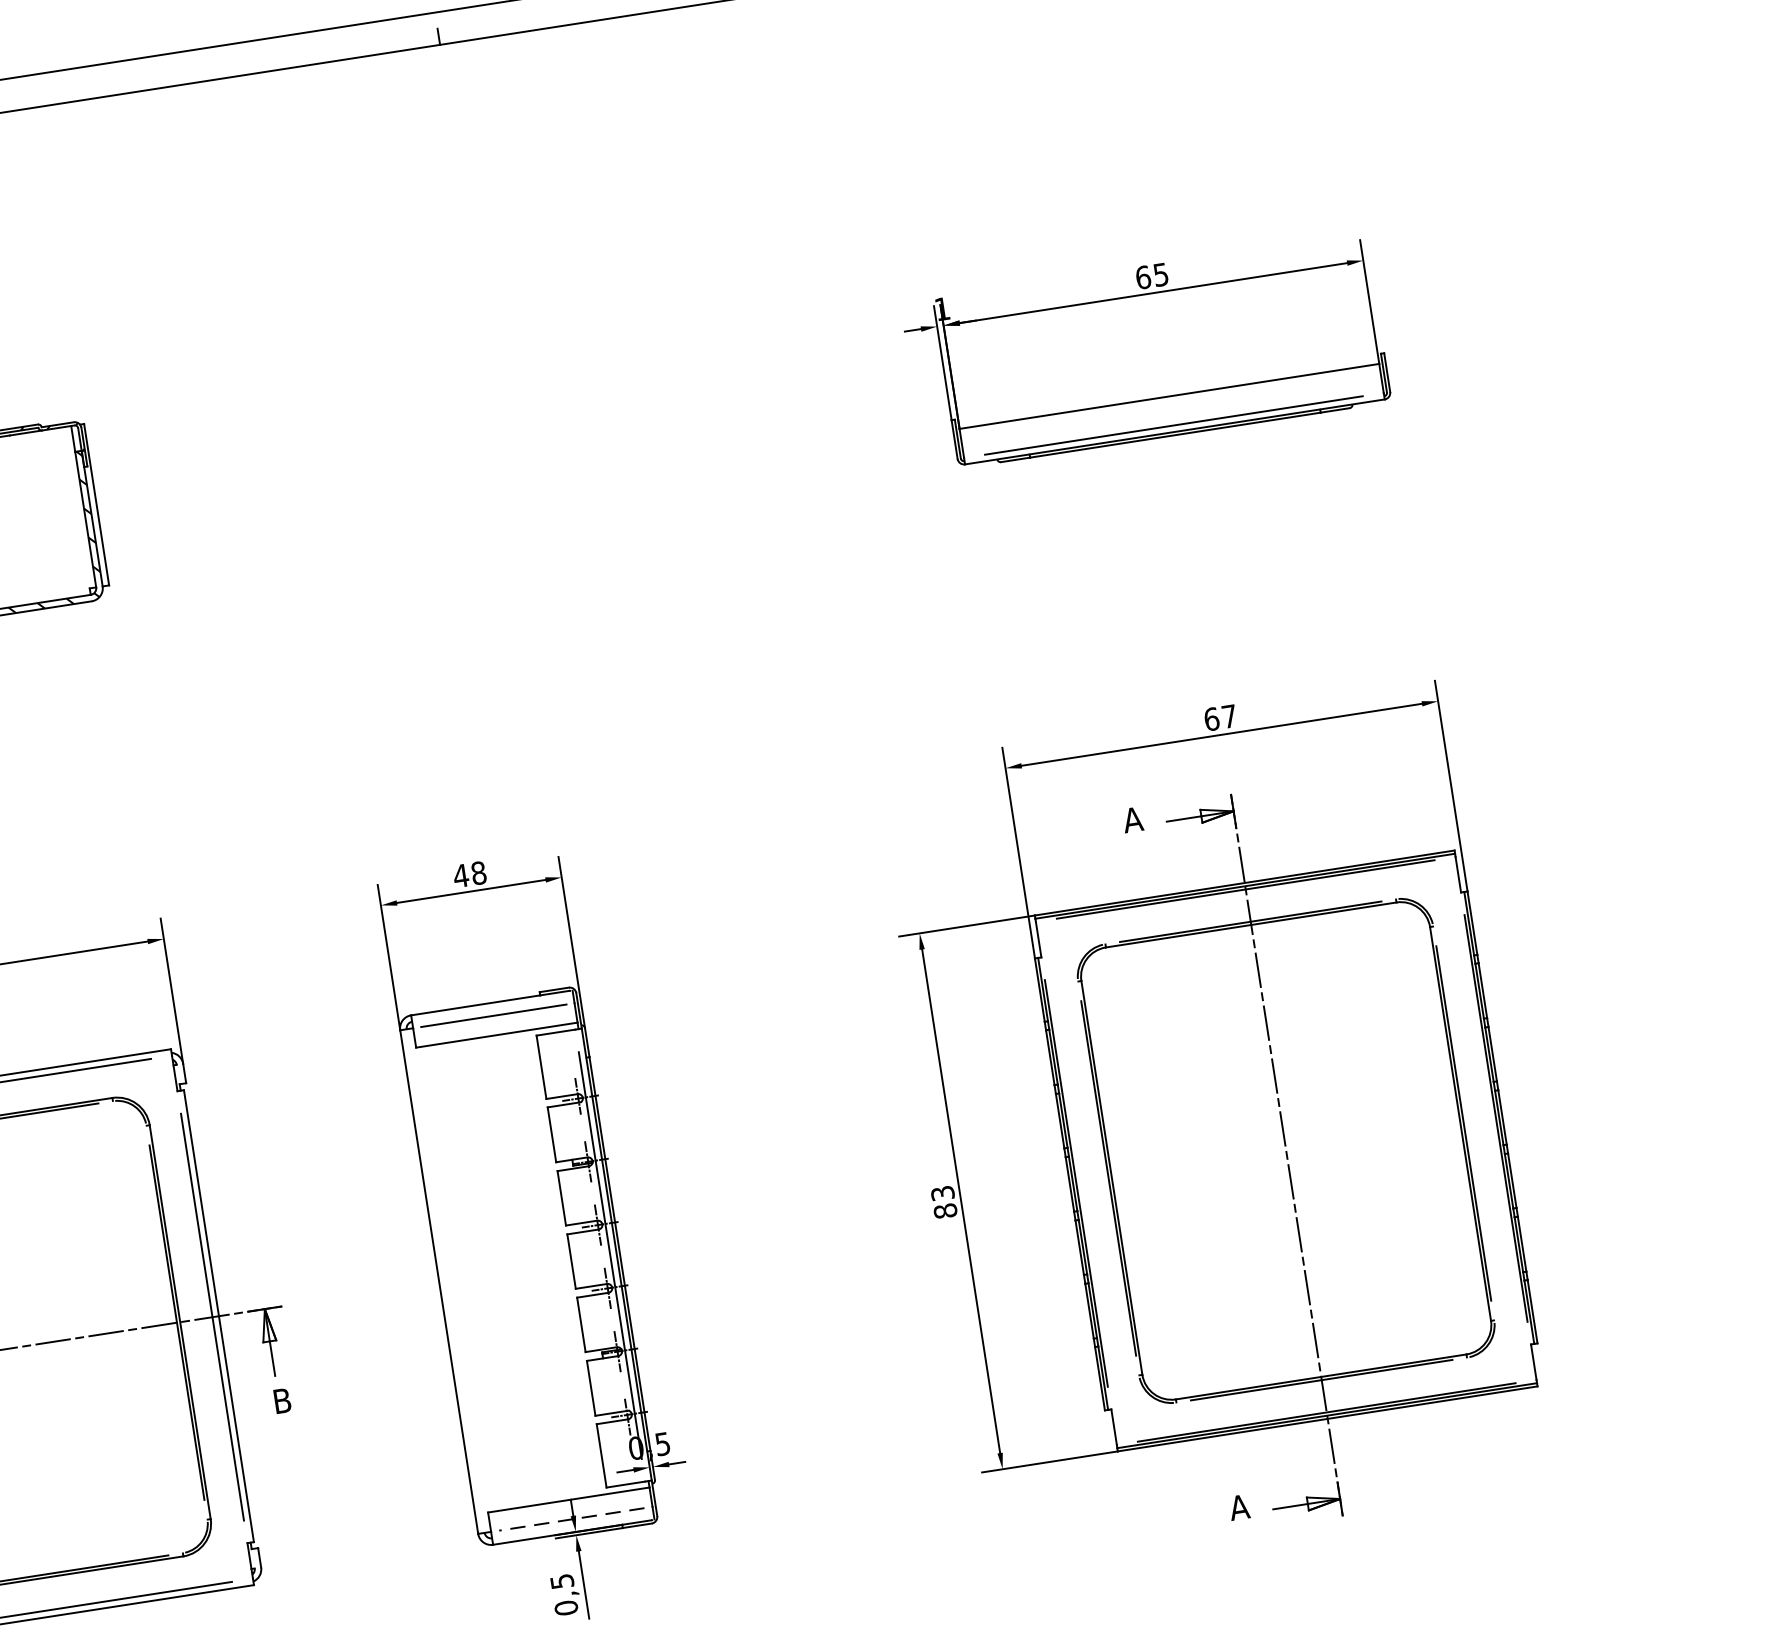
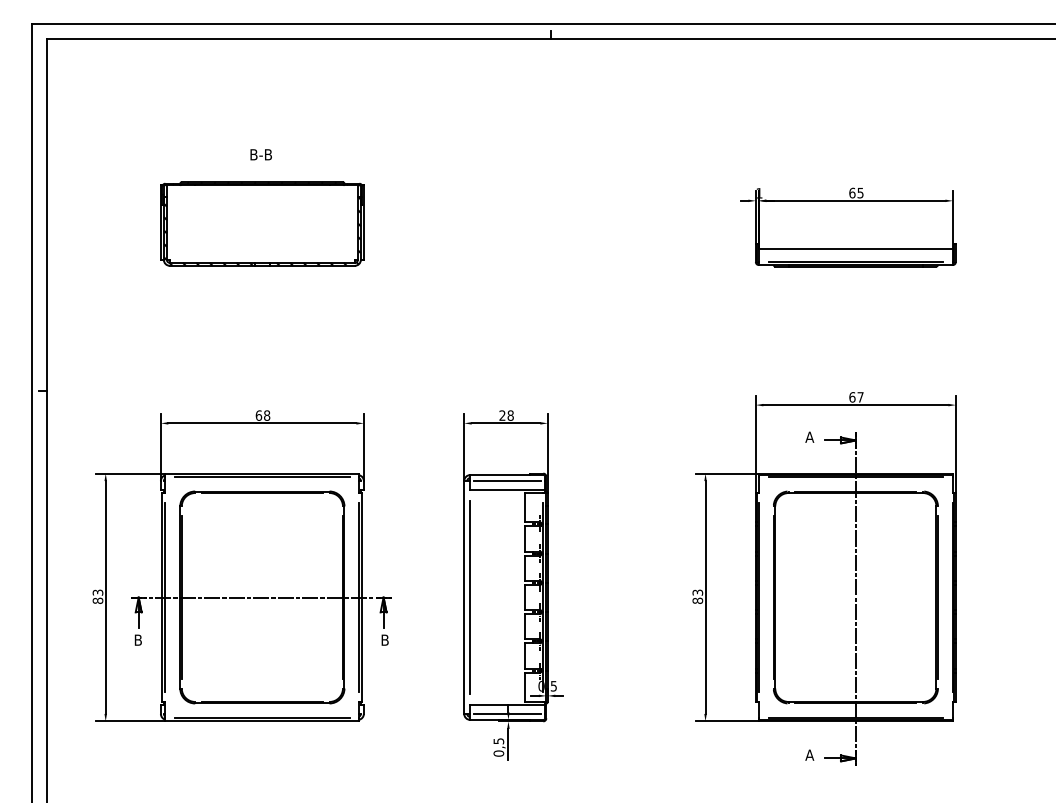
text: (461, 875) -> (502, 415), 48 -> 28
line: (452, 1279) -> (470, 597), added
line: (571, 1518) -> (507, 713), dashed -> solid

